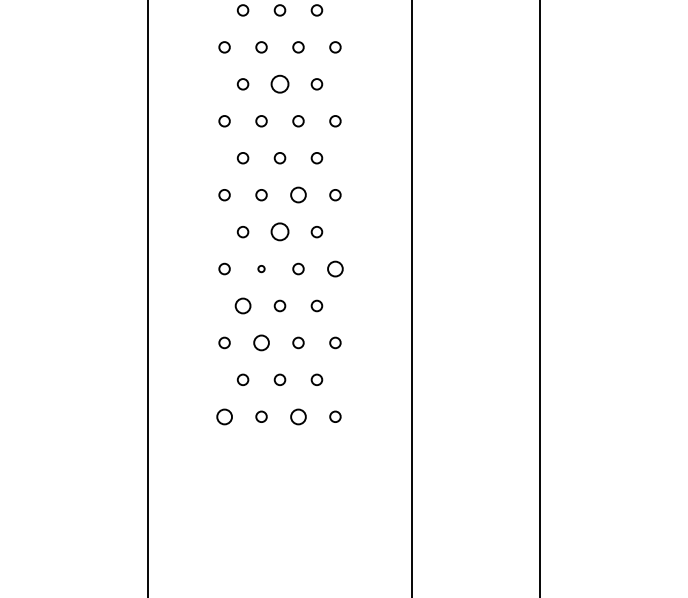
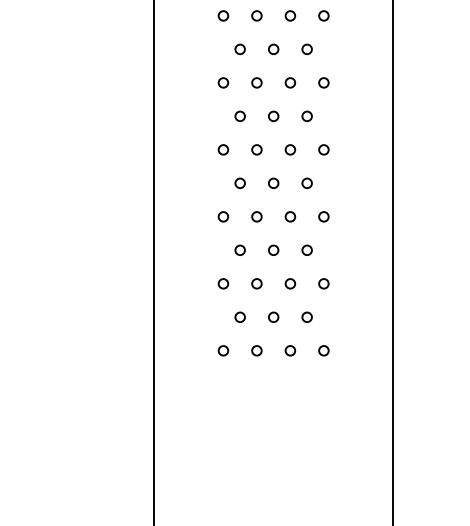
circle: (279, 84) -> (273, 49), size x0.62
circle: (298, 195) -> (290, 150), size x0.71
circle: (279, 232) -> (273, 183), size x0.62
circle: (261, 268) -> (256, 216), size x1.67
circle: (335, 268) -> (323, 216), size x0.71
circle: (242, 305) -> (239, 249), size x0.71
circle: (261, 342) -> (256, 283), size x0.71
circle: (224, 416) -> (223, 350), size x0.71
circle: (298, 416) -> (290, 350), size x0.71

